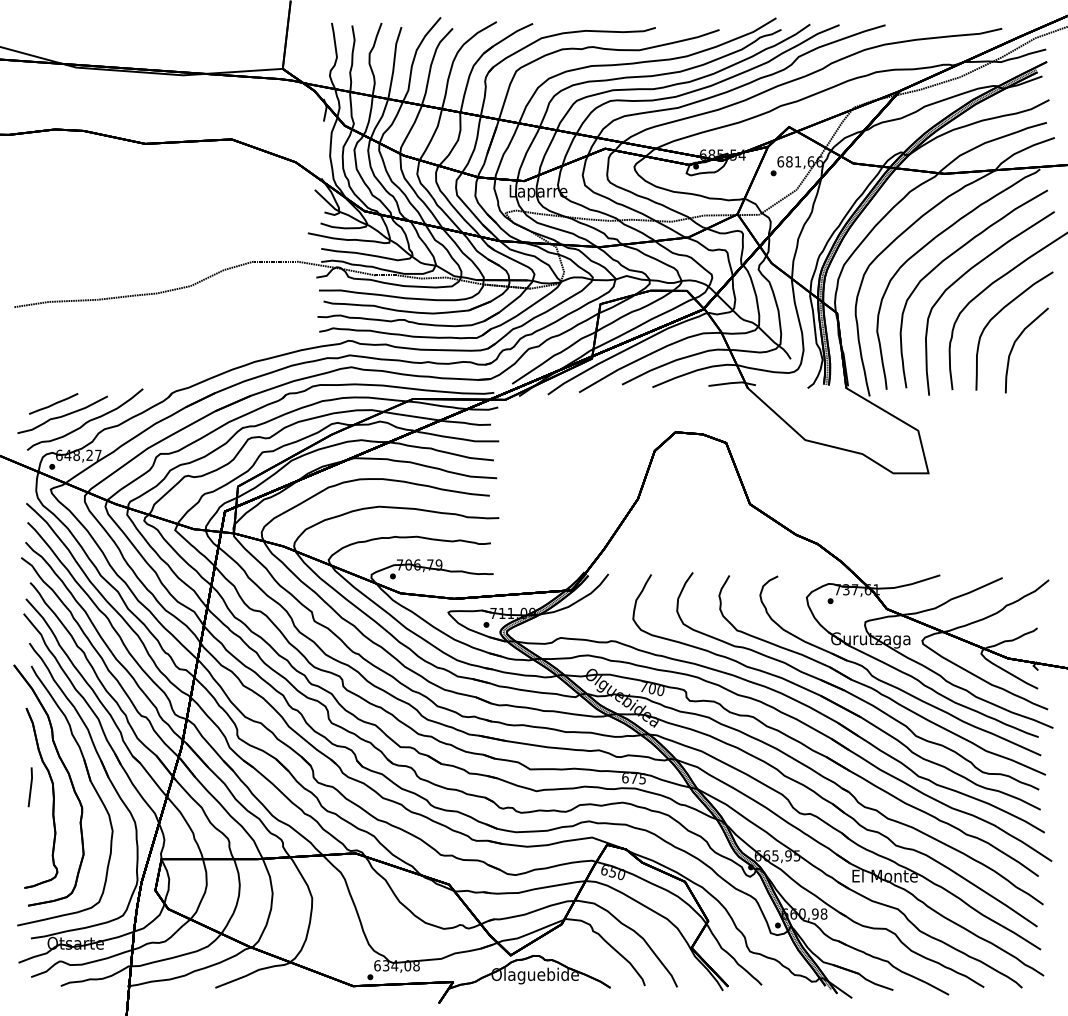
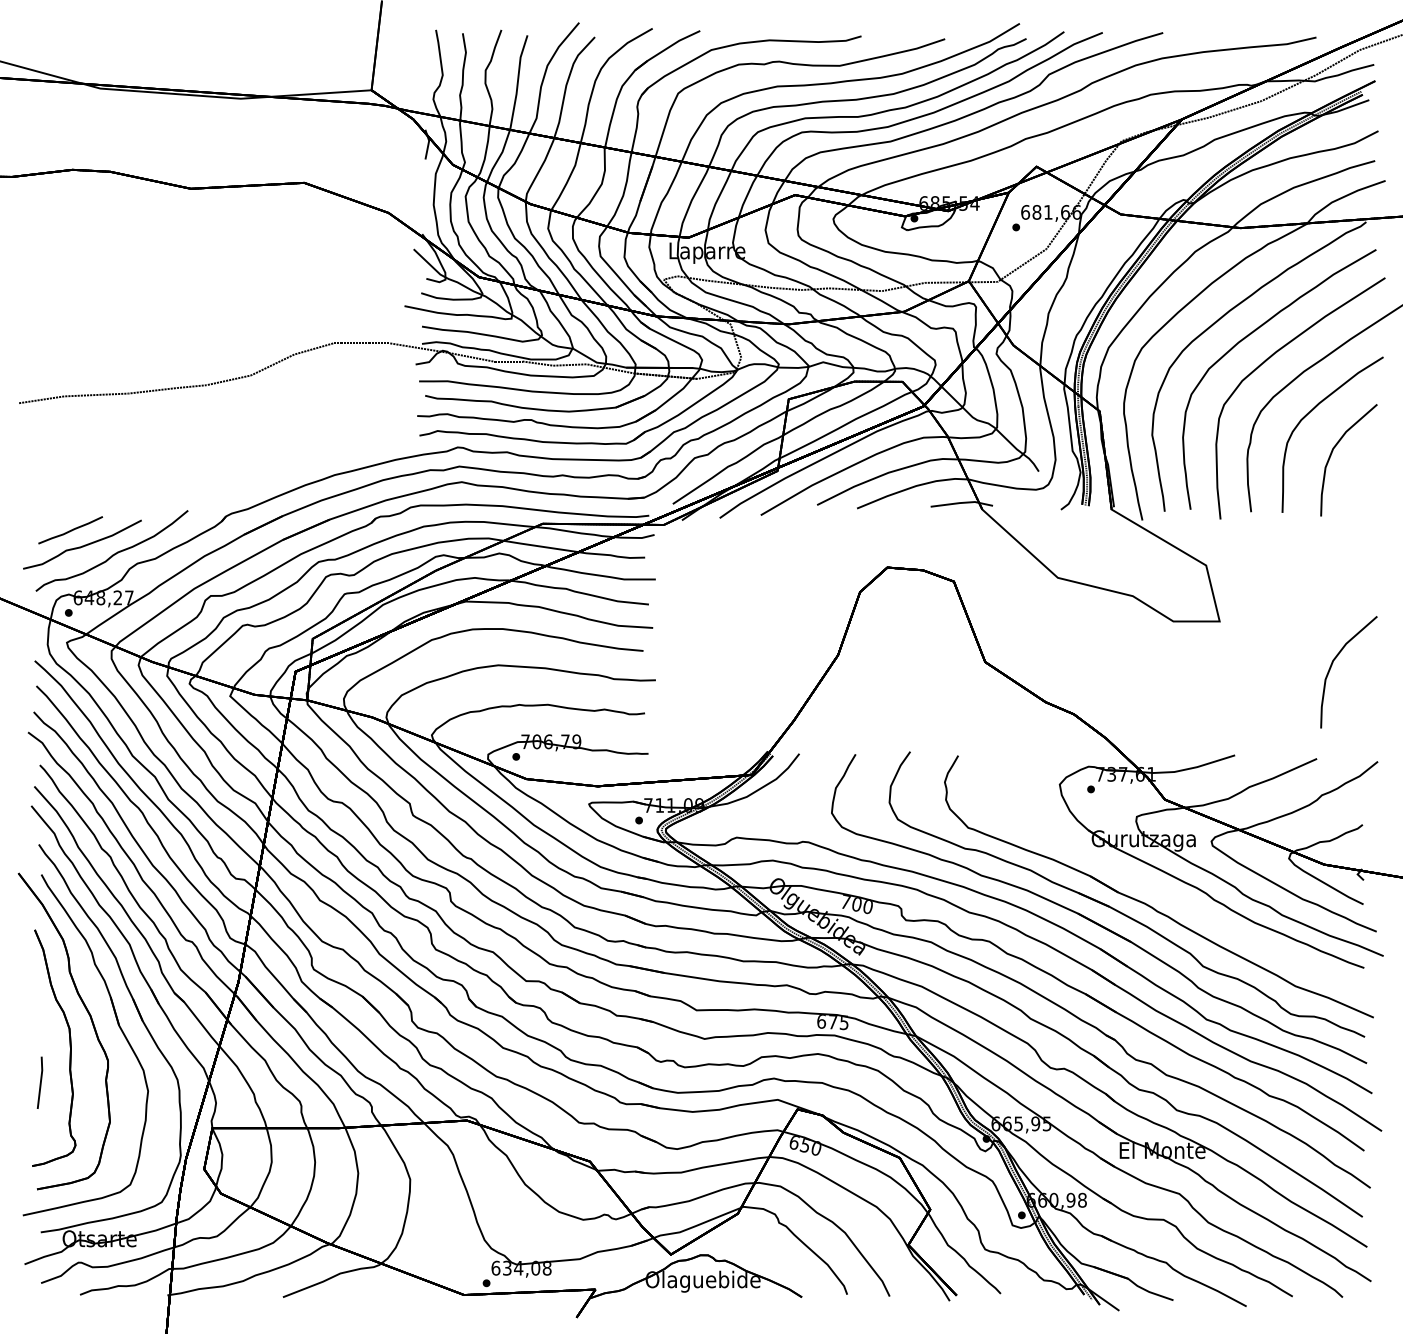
curve: (1014, 506) -> (1332, 665), added
part: (892, 685) -> (1172, 899), removed
part: (29, 787) -> (39, 1082), moved

